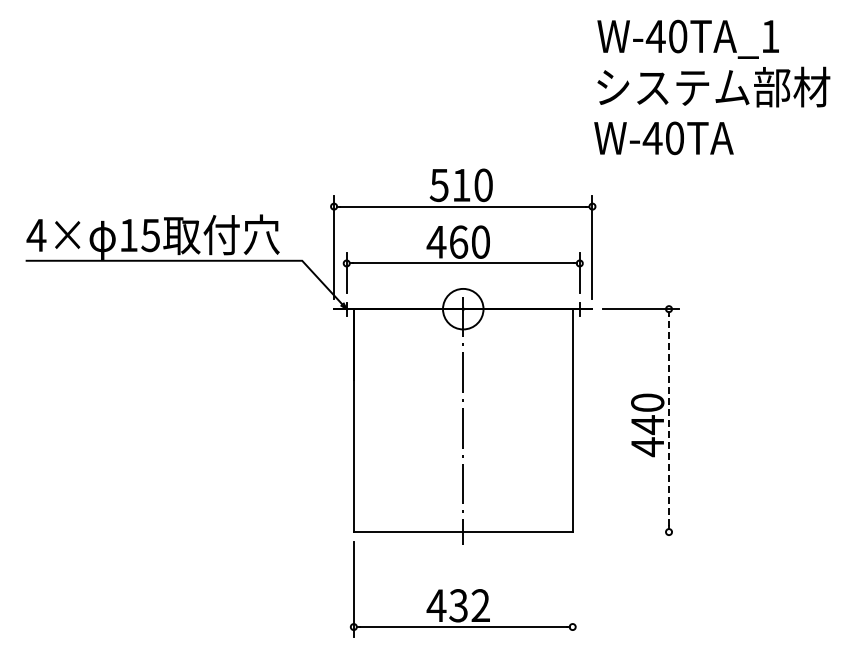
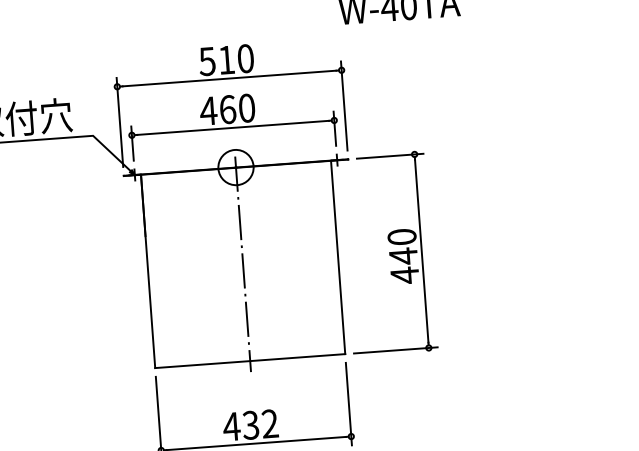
line: (669, 420) -> (422, 251), dashed -> solid
line: (630, 532) -> (395, 350), added
line: (572, 589) -> (348, 403), added

